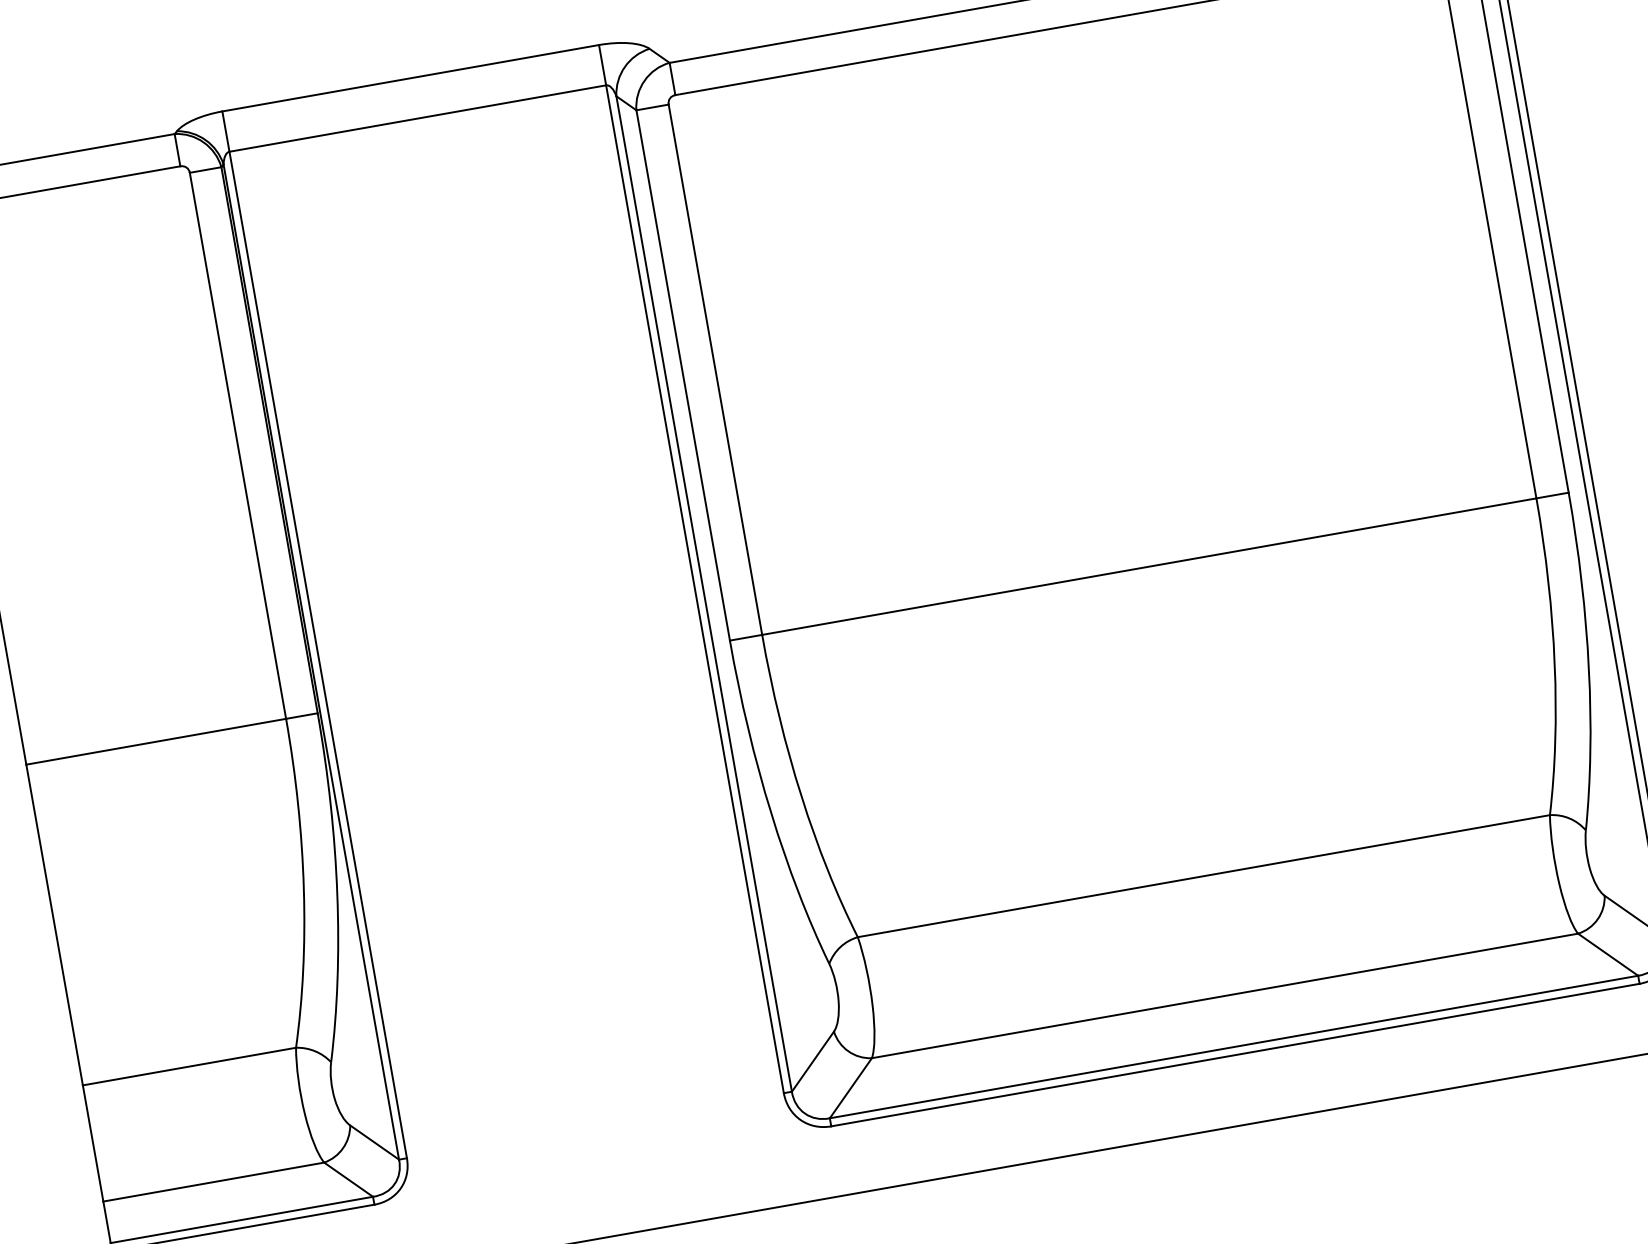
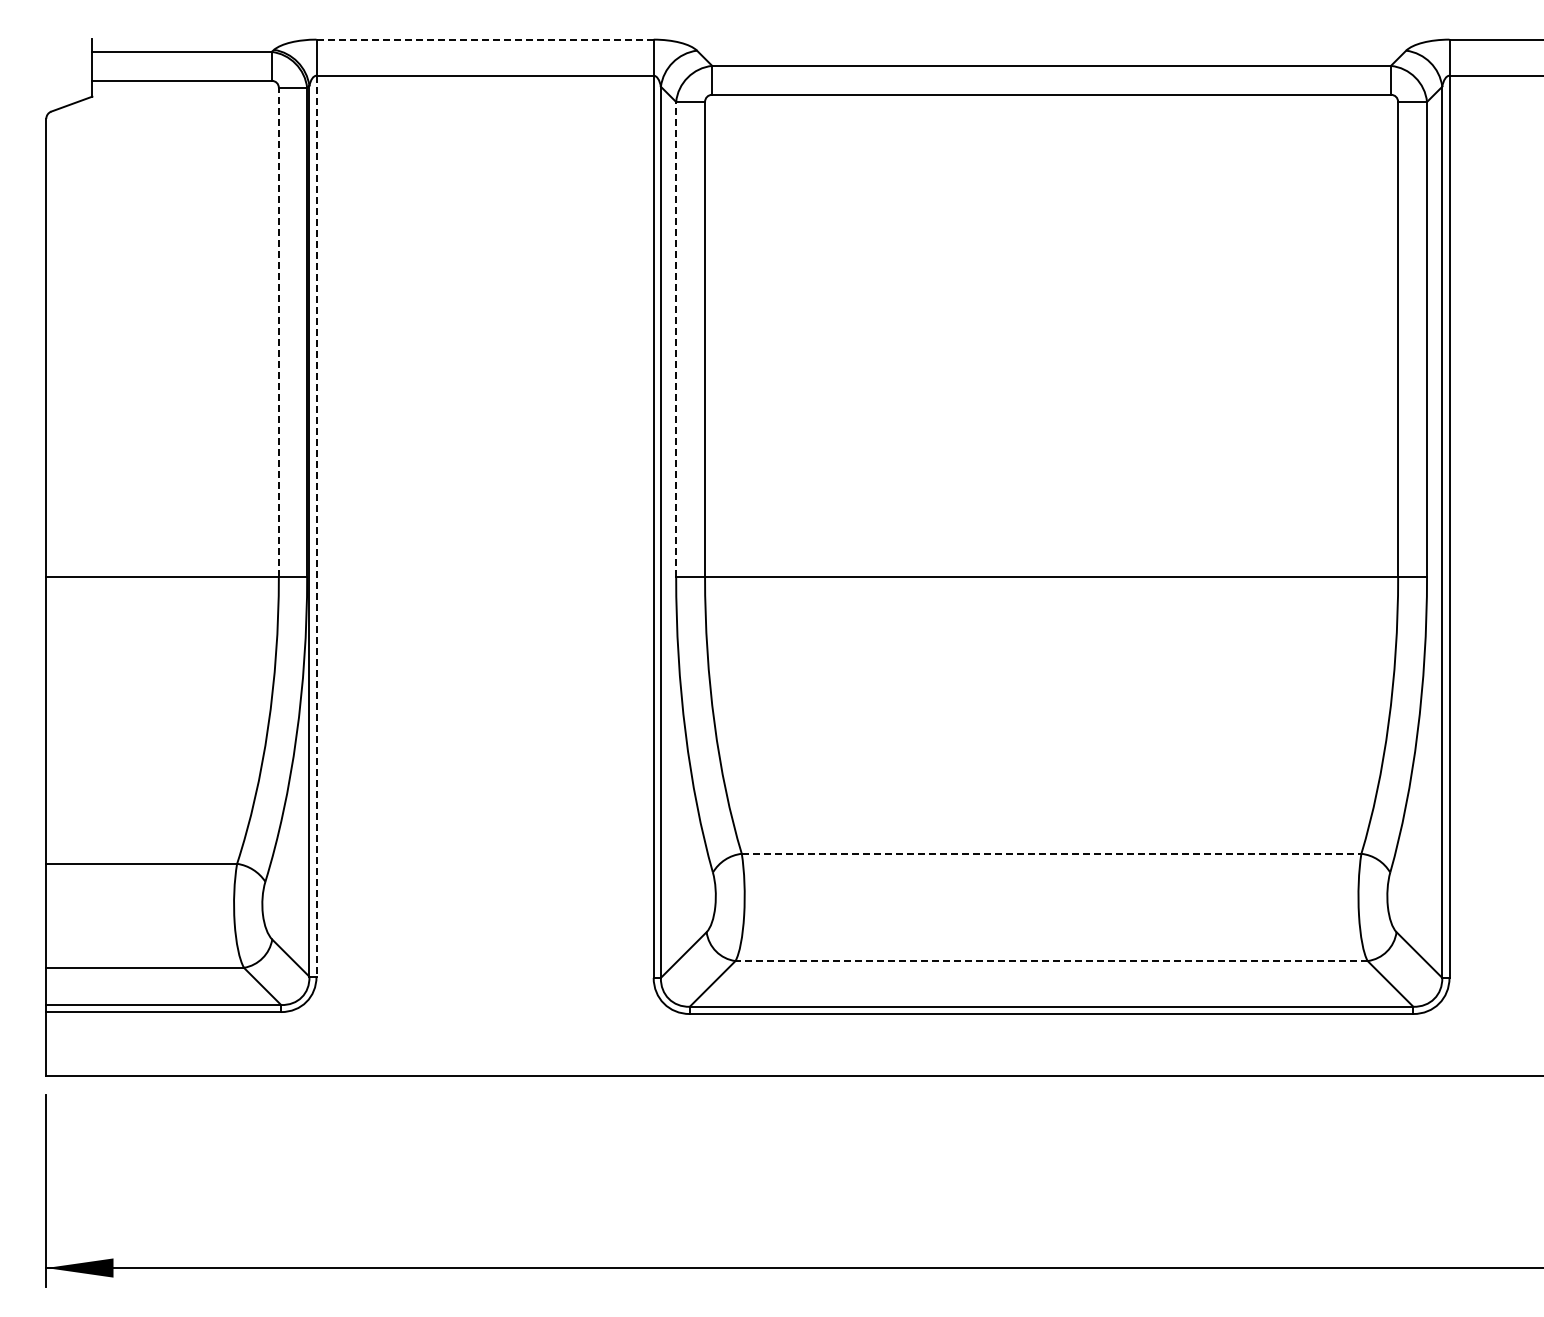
line: (411, 78) -> (485, 39), solid -> dashed
line: (683, 374) -> (676, 338), solid -> dashed
line: (237, 444) -> (278, 331), solid -> dashed
line: (318, 655) -> (316, 526), solid -> dashed
line: (1203, 875) -> (1051, 853), solid -> dashed
line: (1224, 996) -> (1051, 961), solid -> dashed

